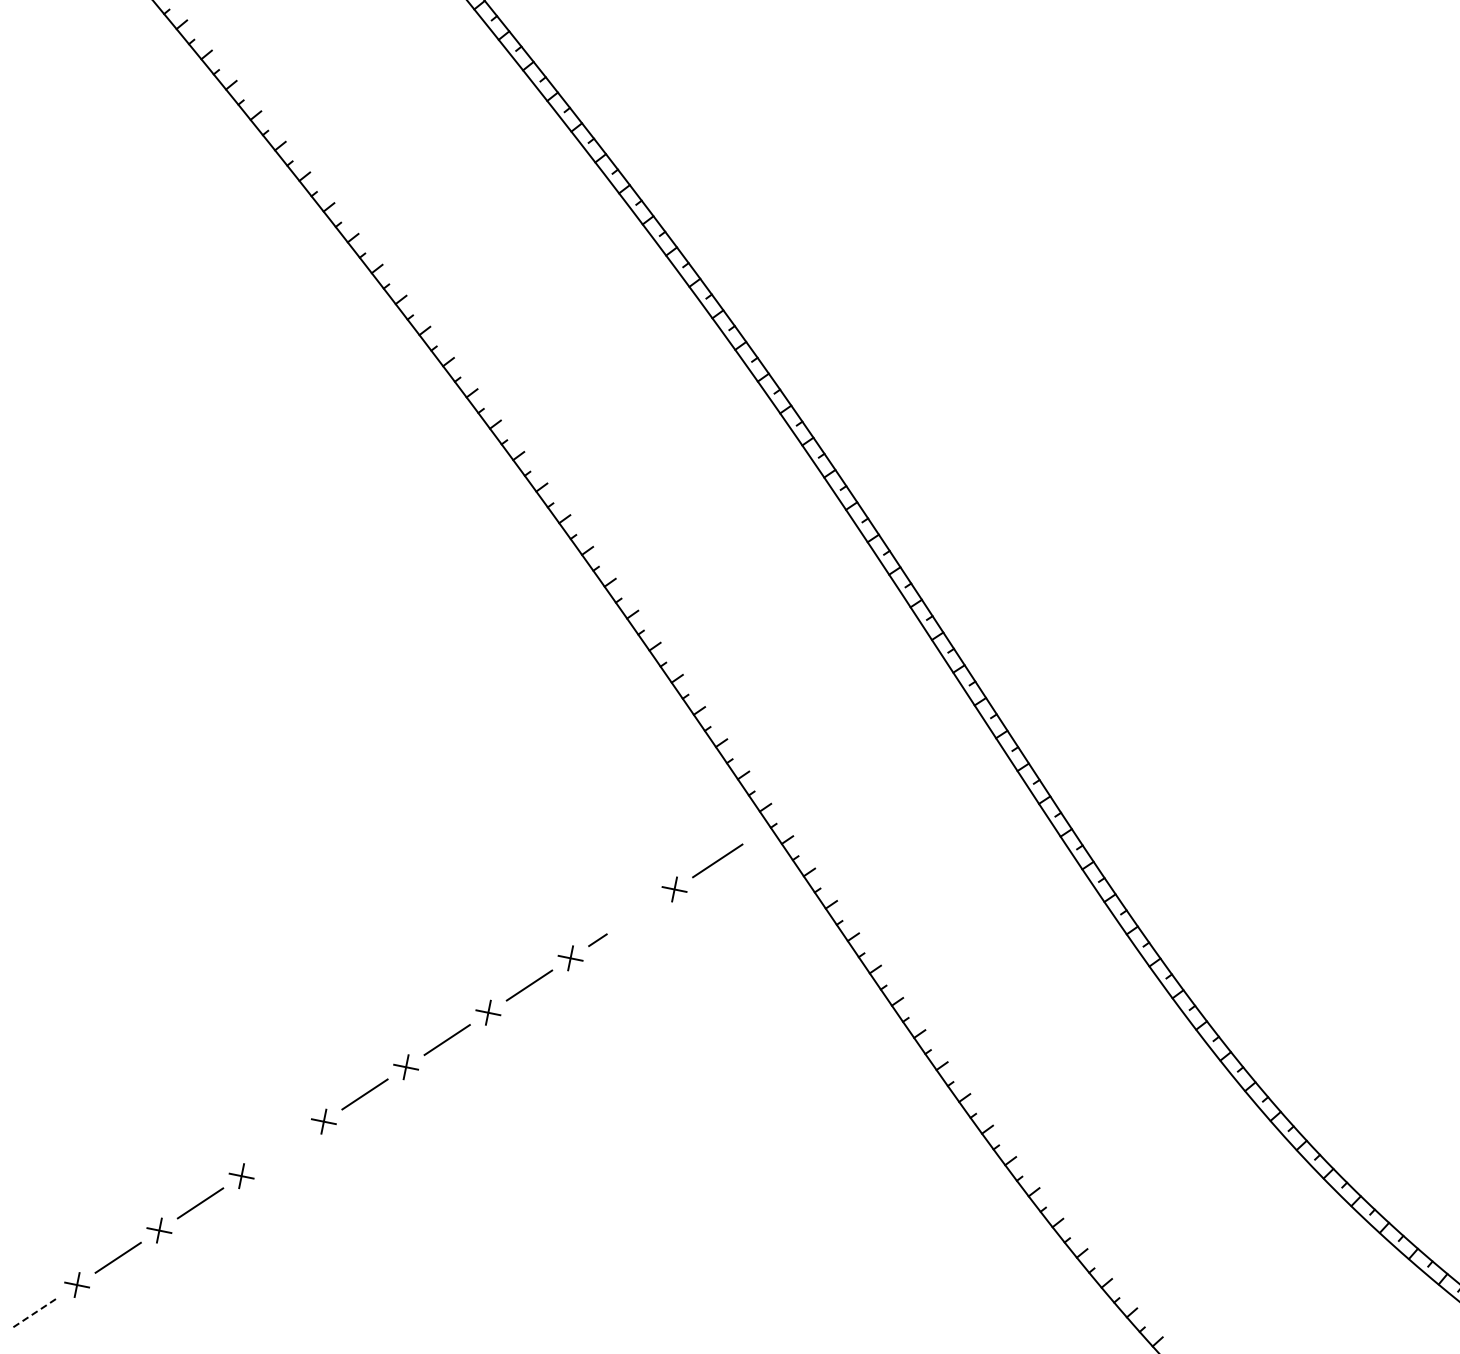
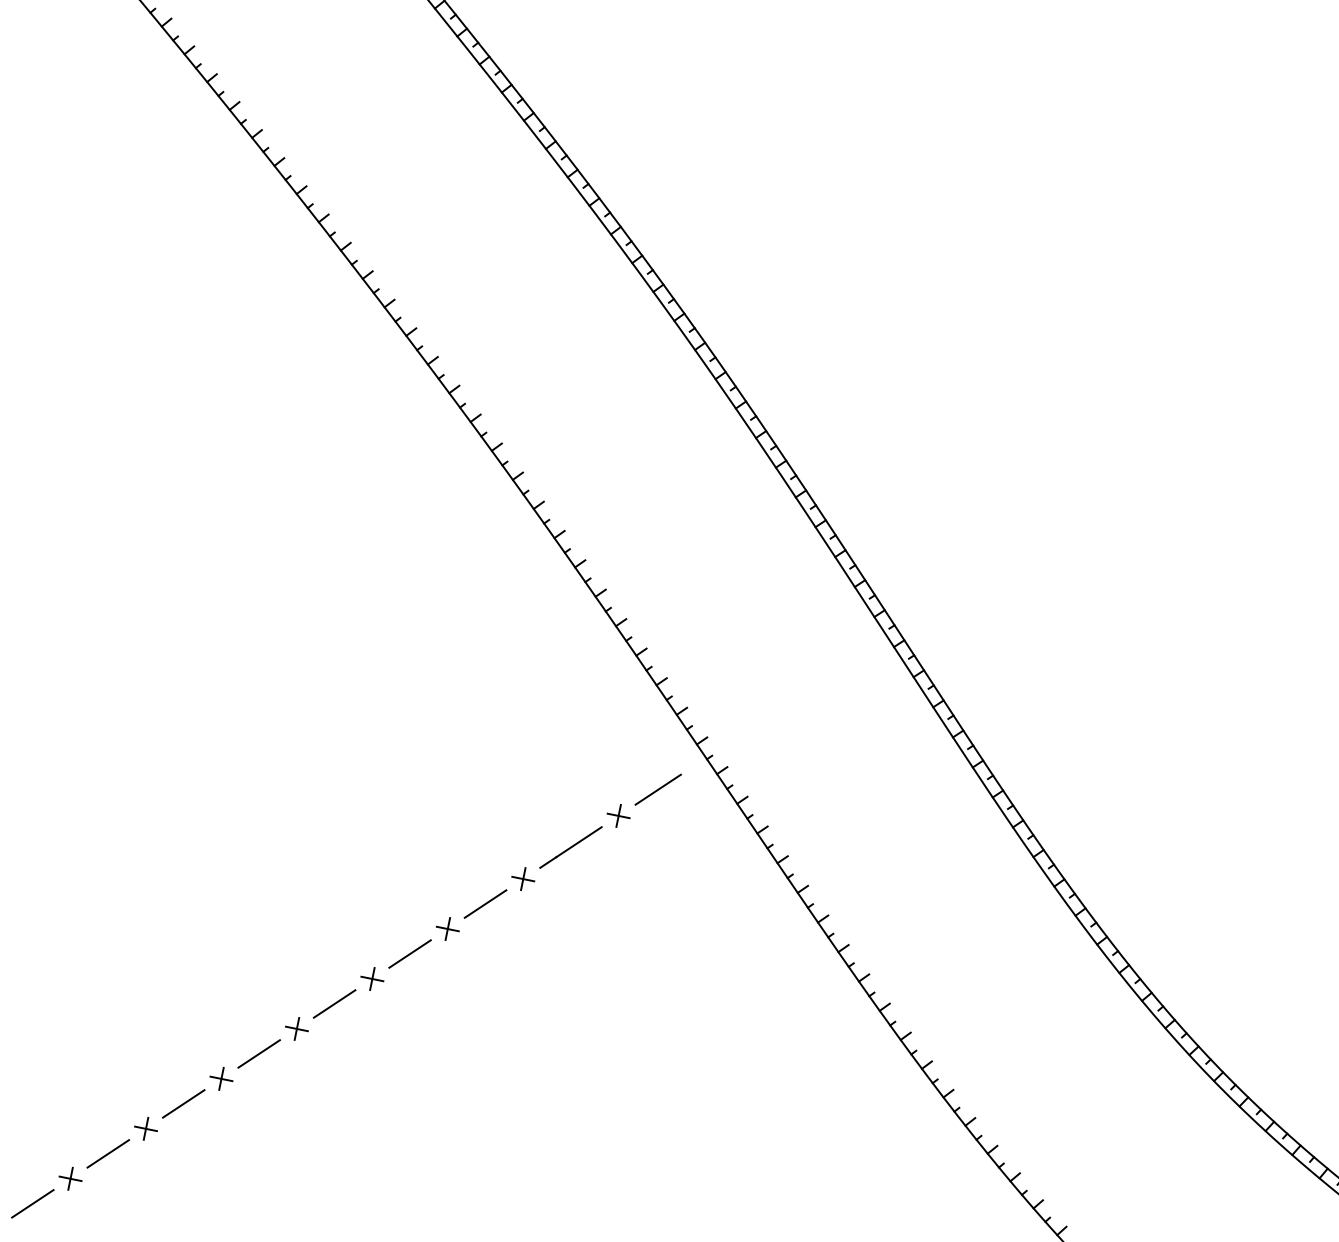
line: (631, 917) -> (579, 841), added
line: (282, 1148) -> (258, 1053), added
line: (36, 1312) -> (33, 1204), dashed -> solid

